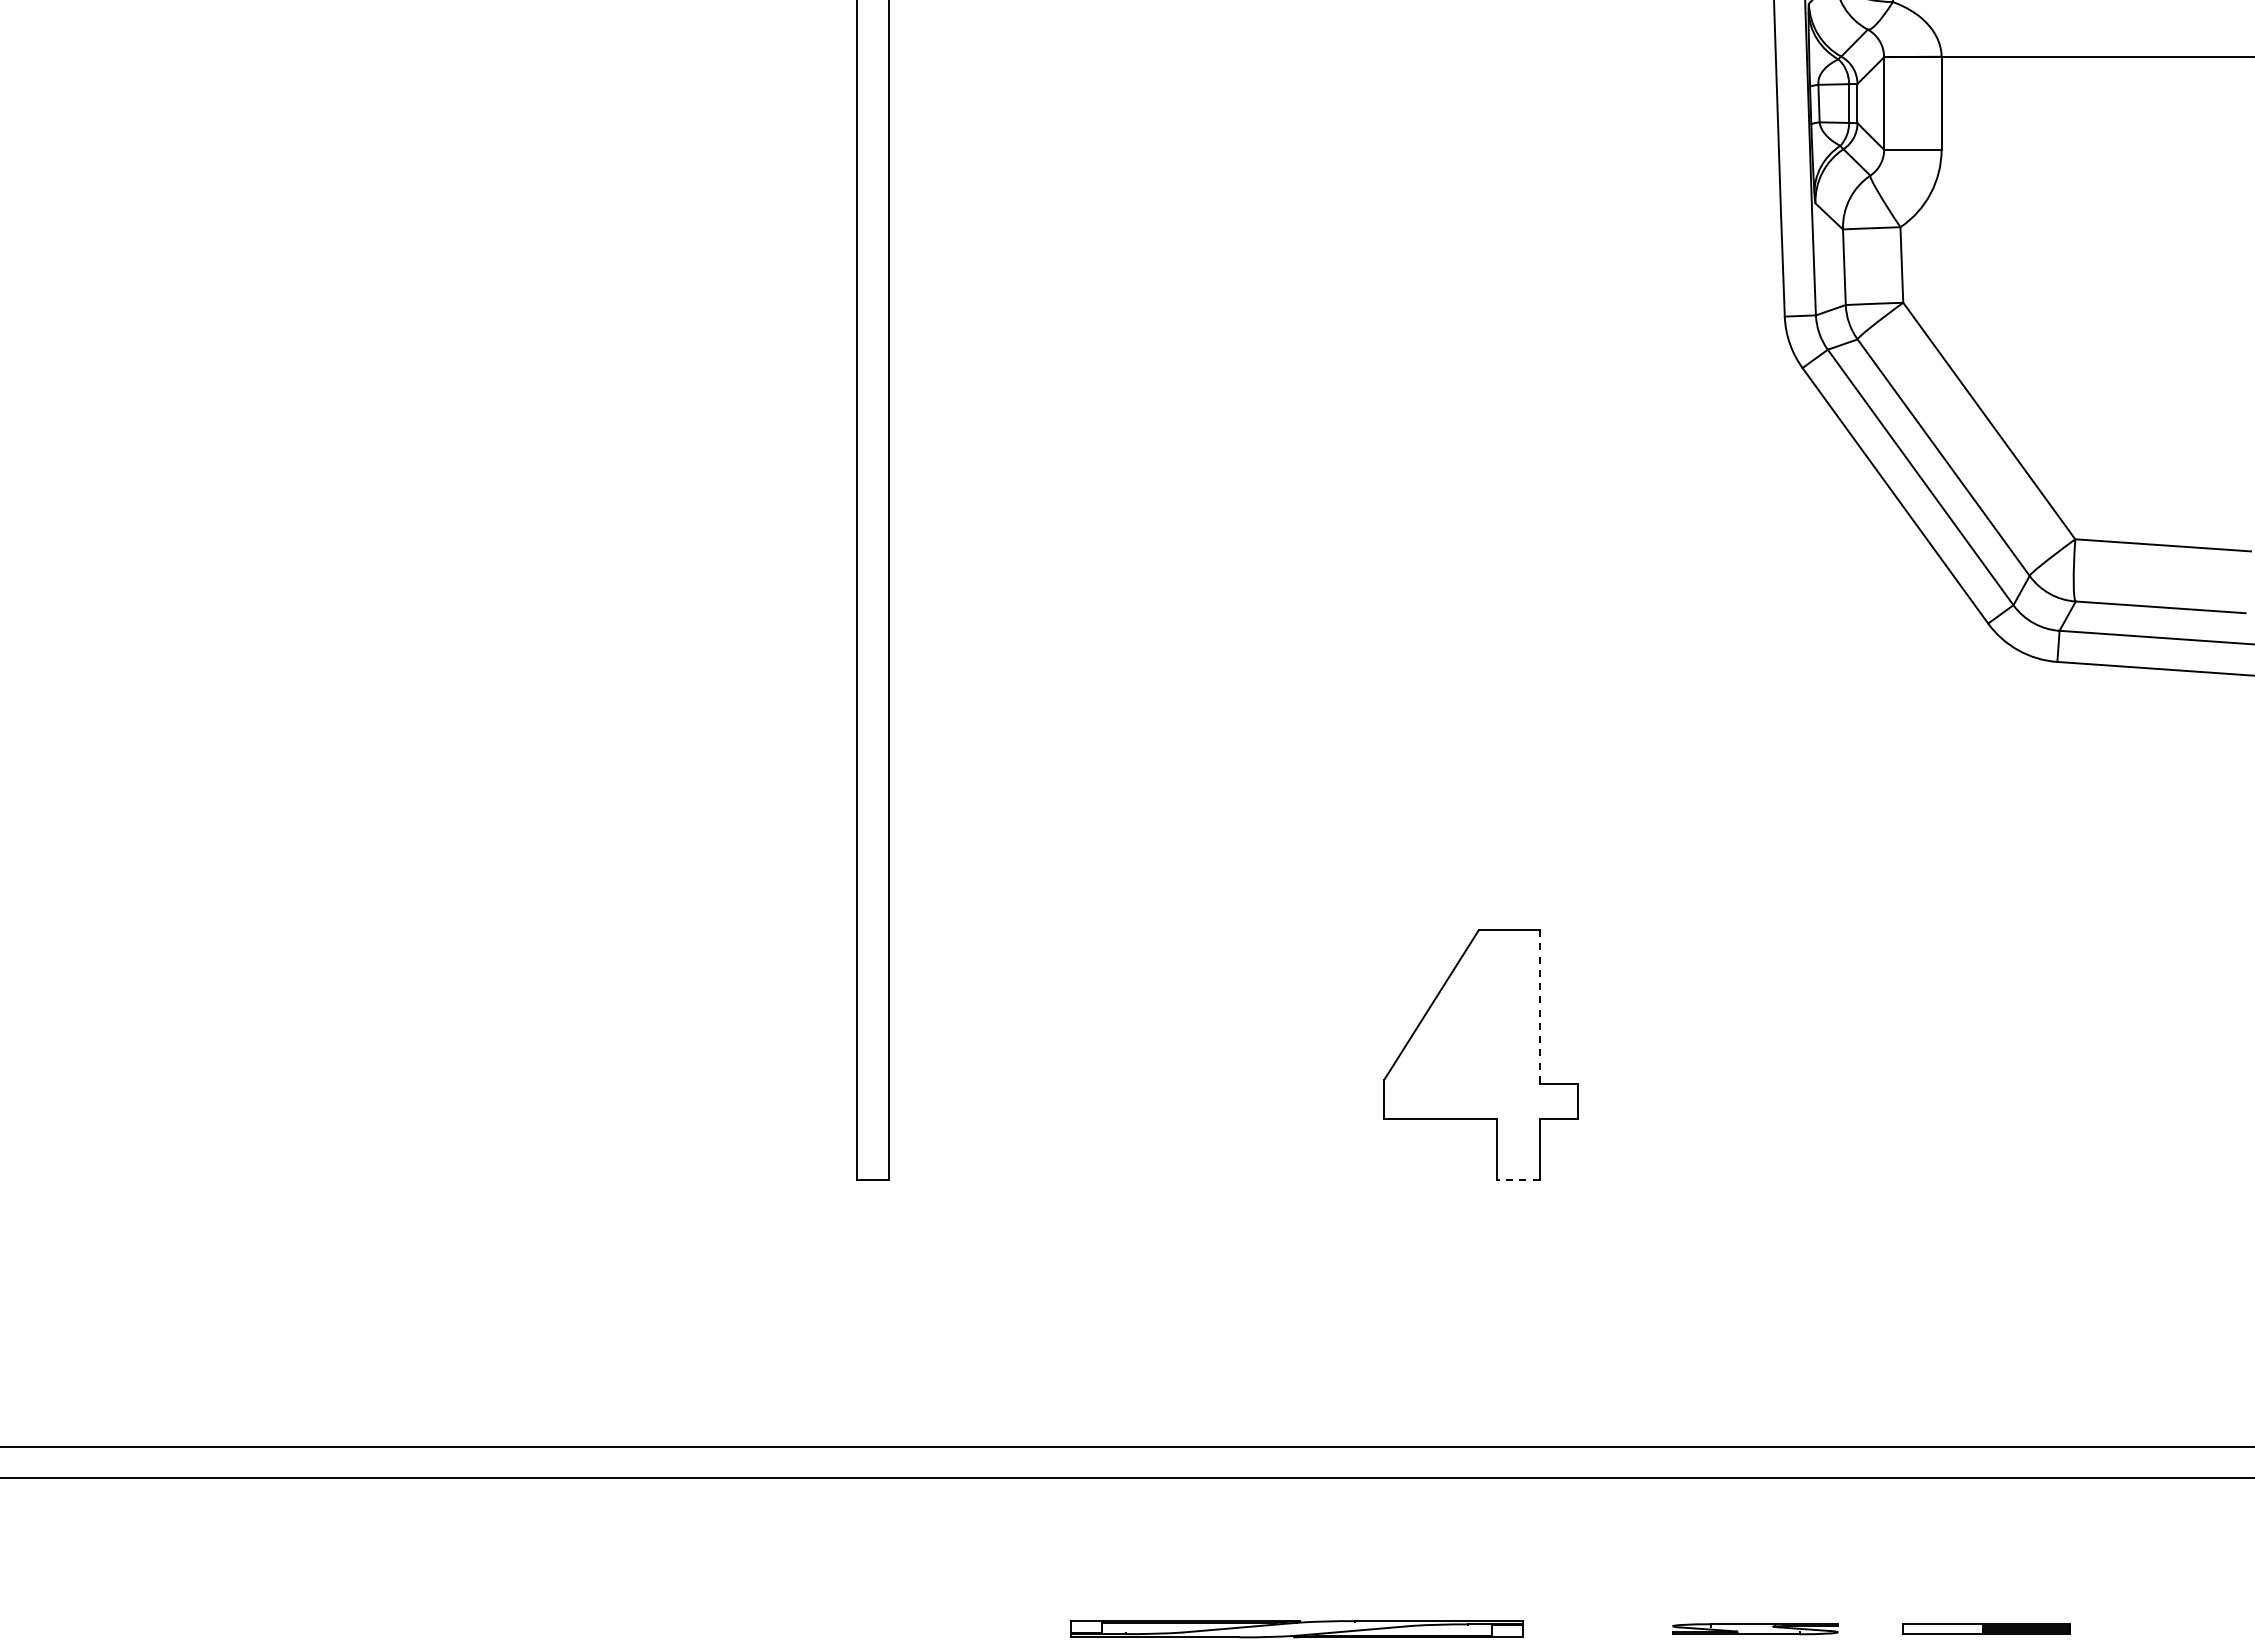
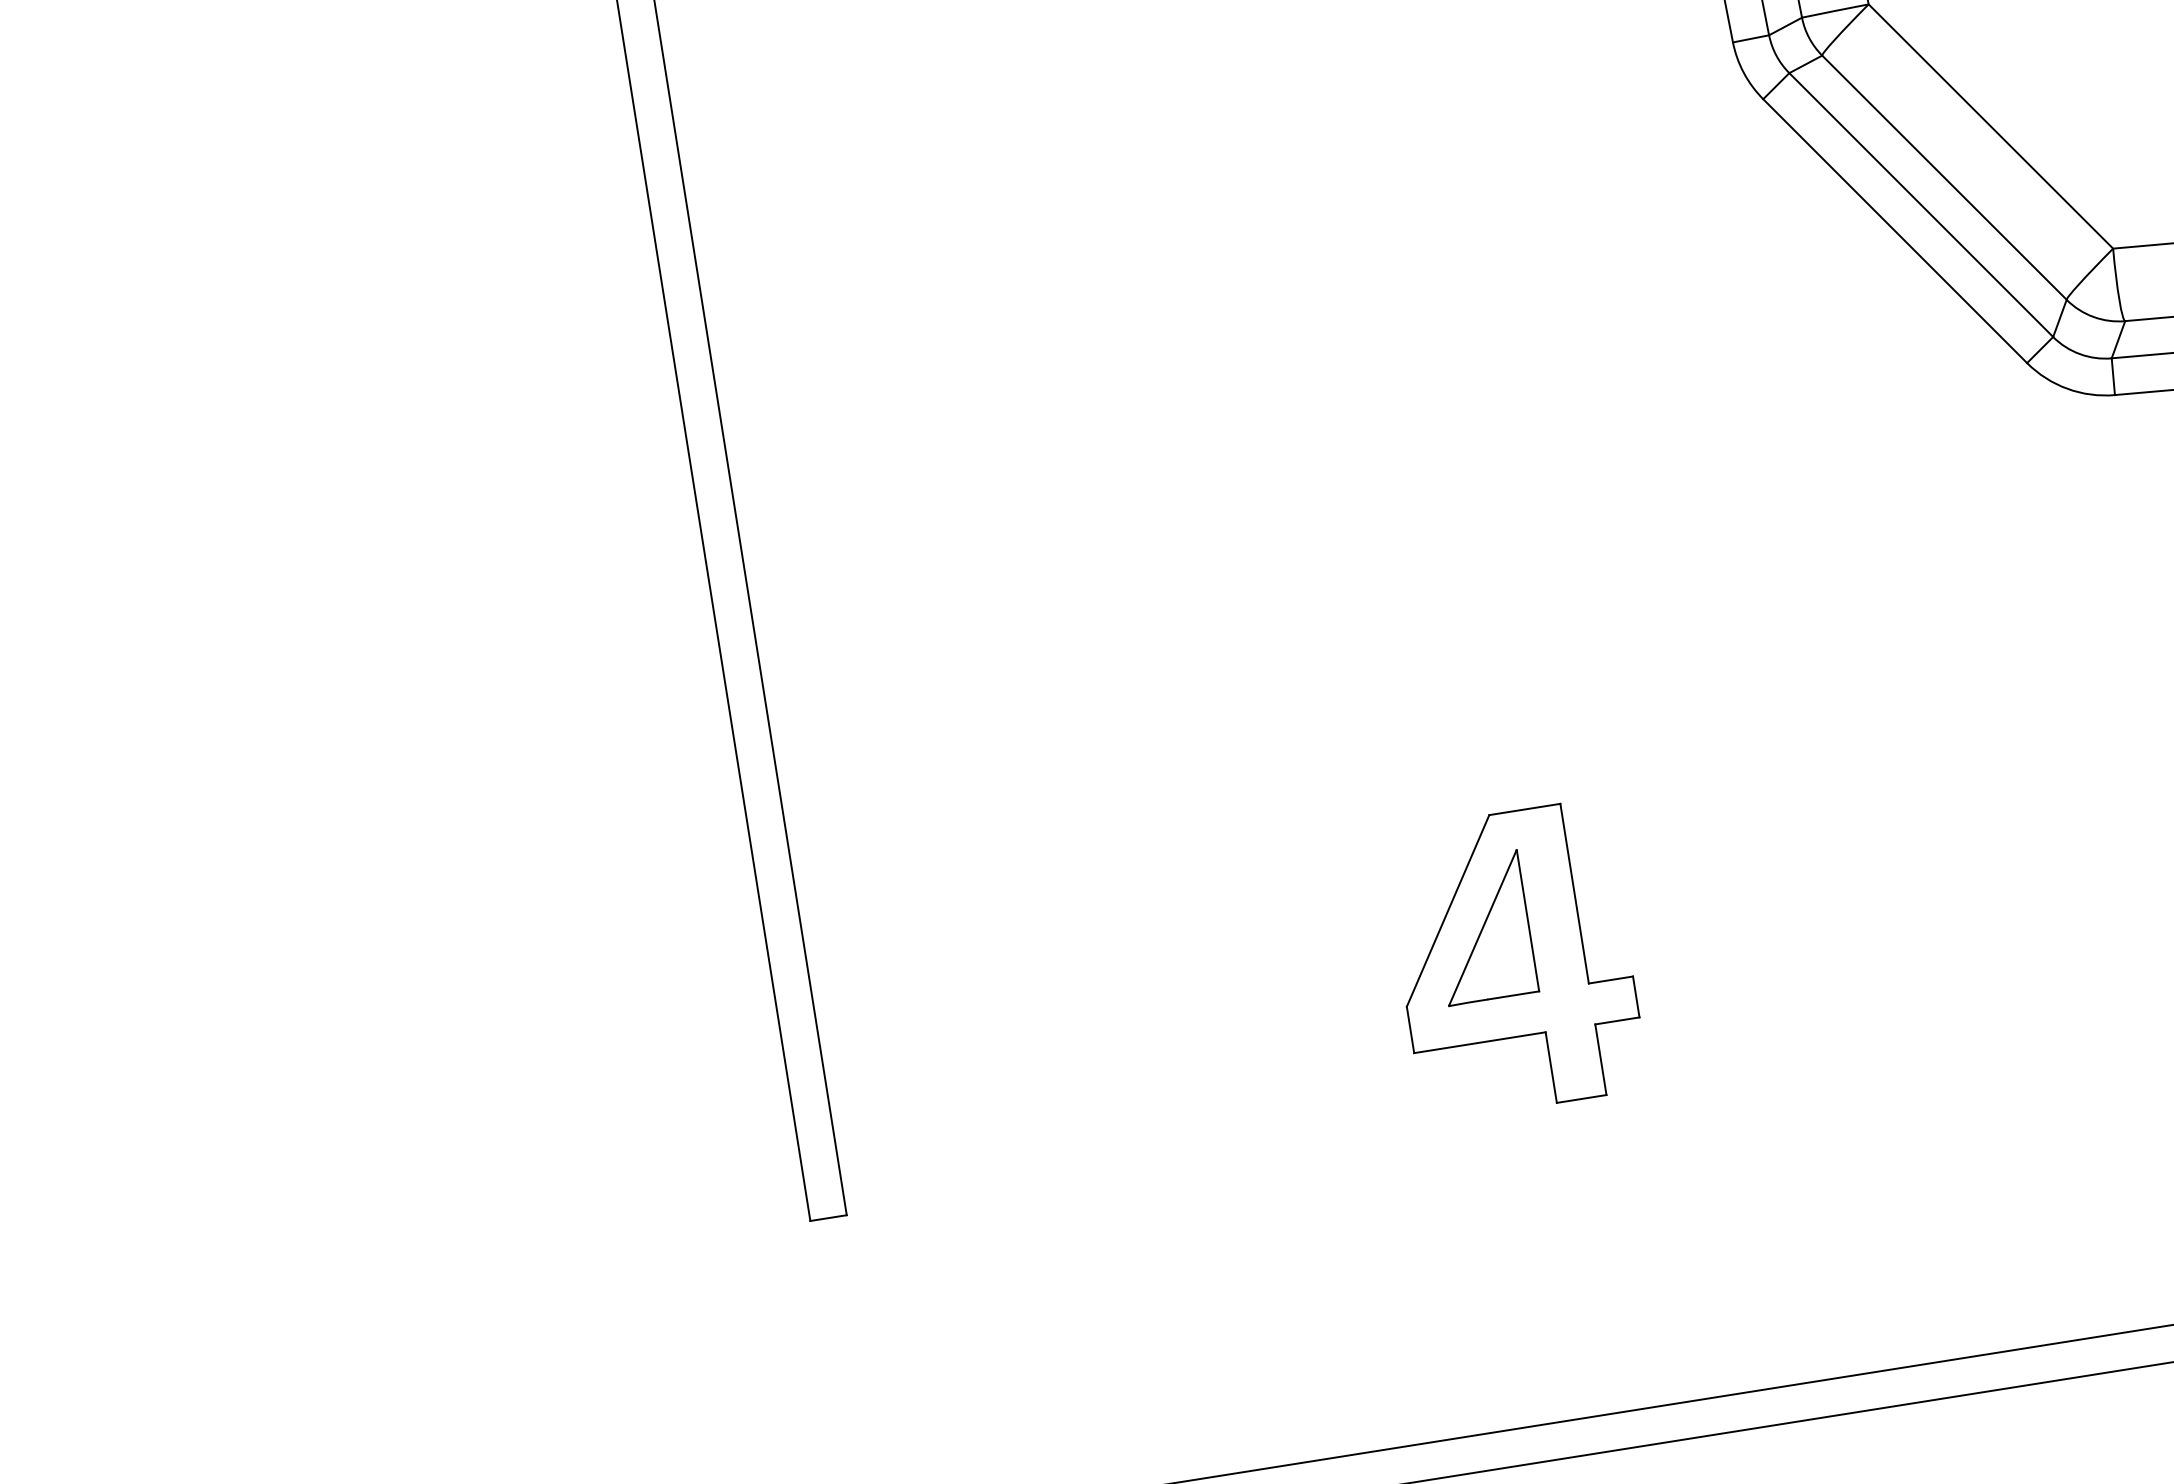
line: (1539, 1007) -> (1574, 894), dashed -> solid
part: (1457, 1023) -> (1481, 927), added
line: (1517, 1179) -> (1580, 1098), dashed -> solid

